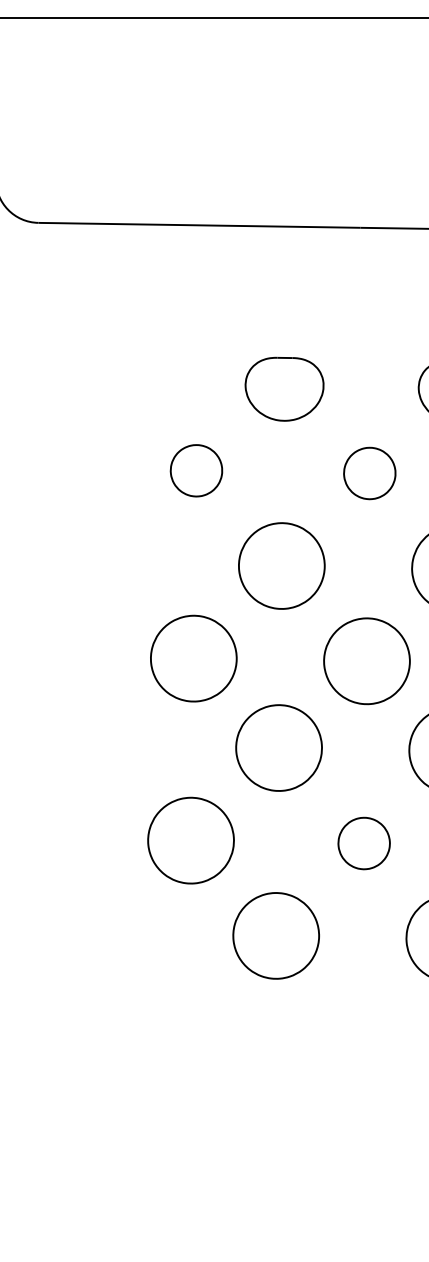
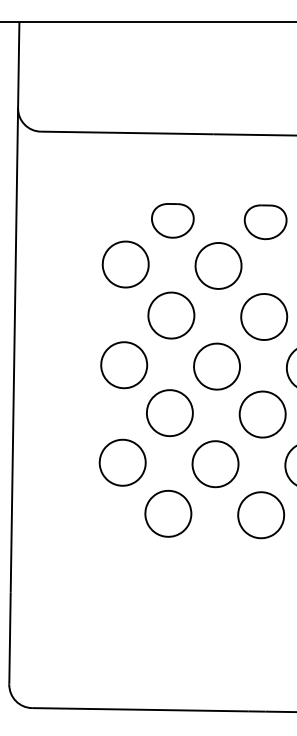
part: (196, 470) -> (125, 264), size x1.67
part: (369, 472) -> (218, 265), size x1.67
part: (364, 843) -> (215, 464), size x1.67

